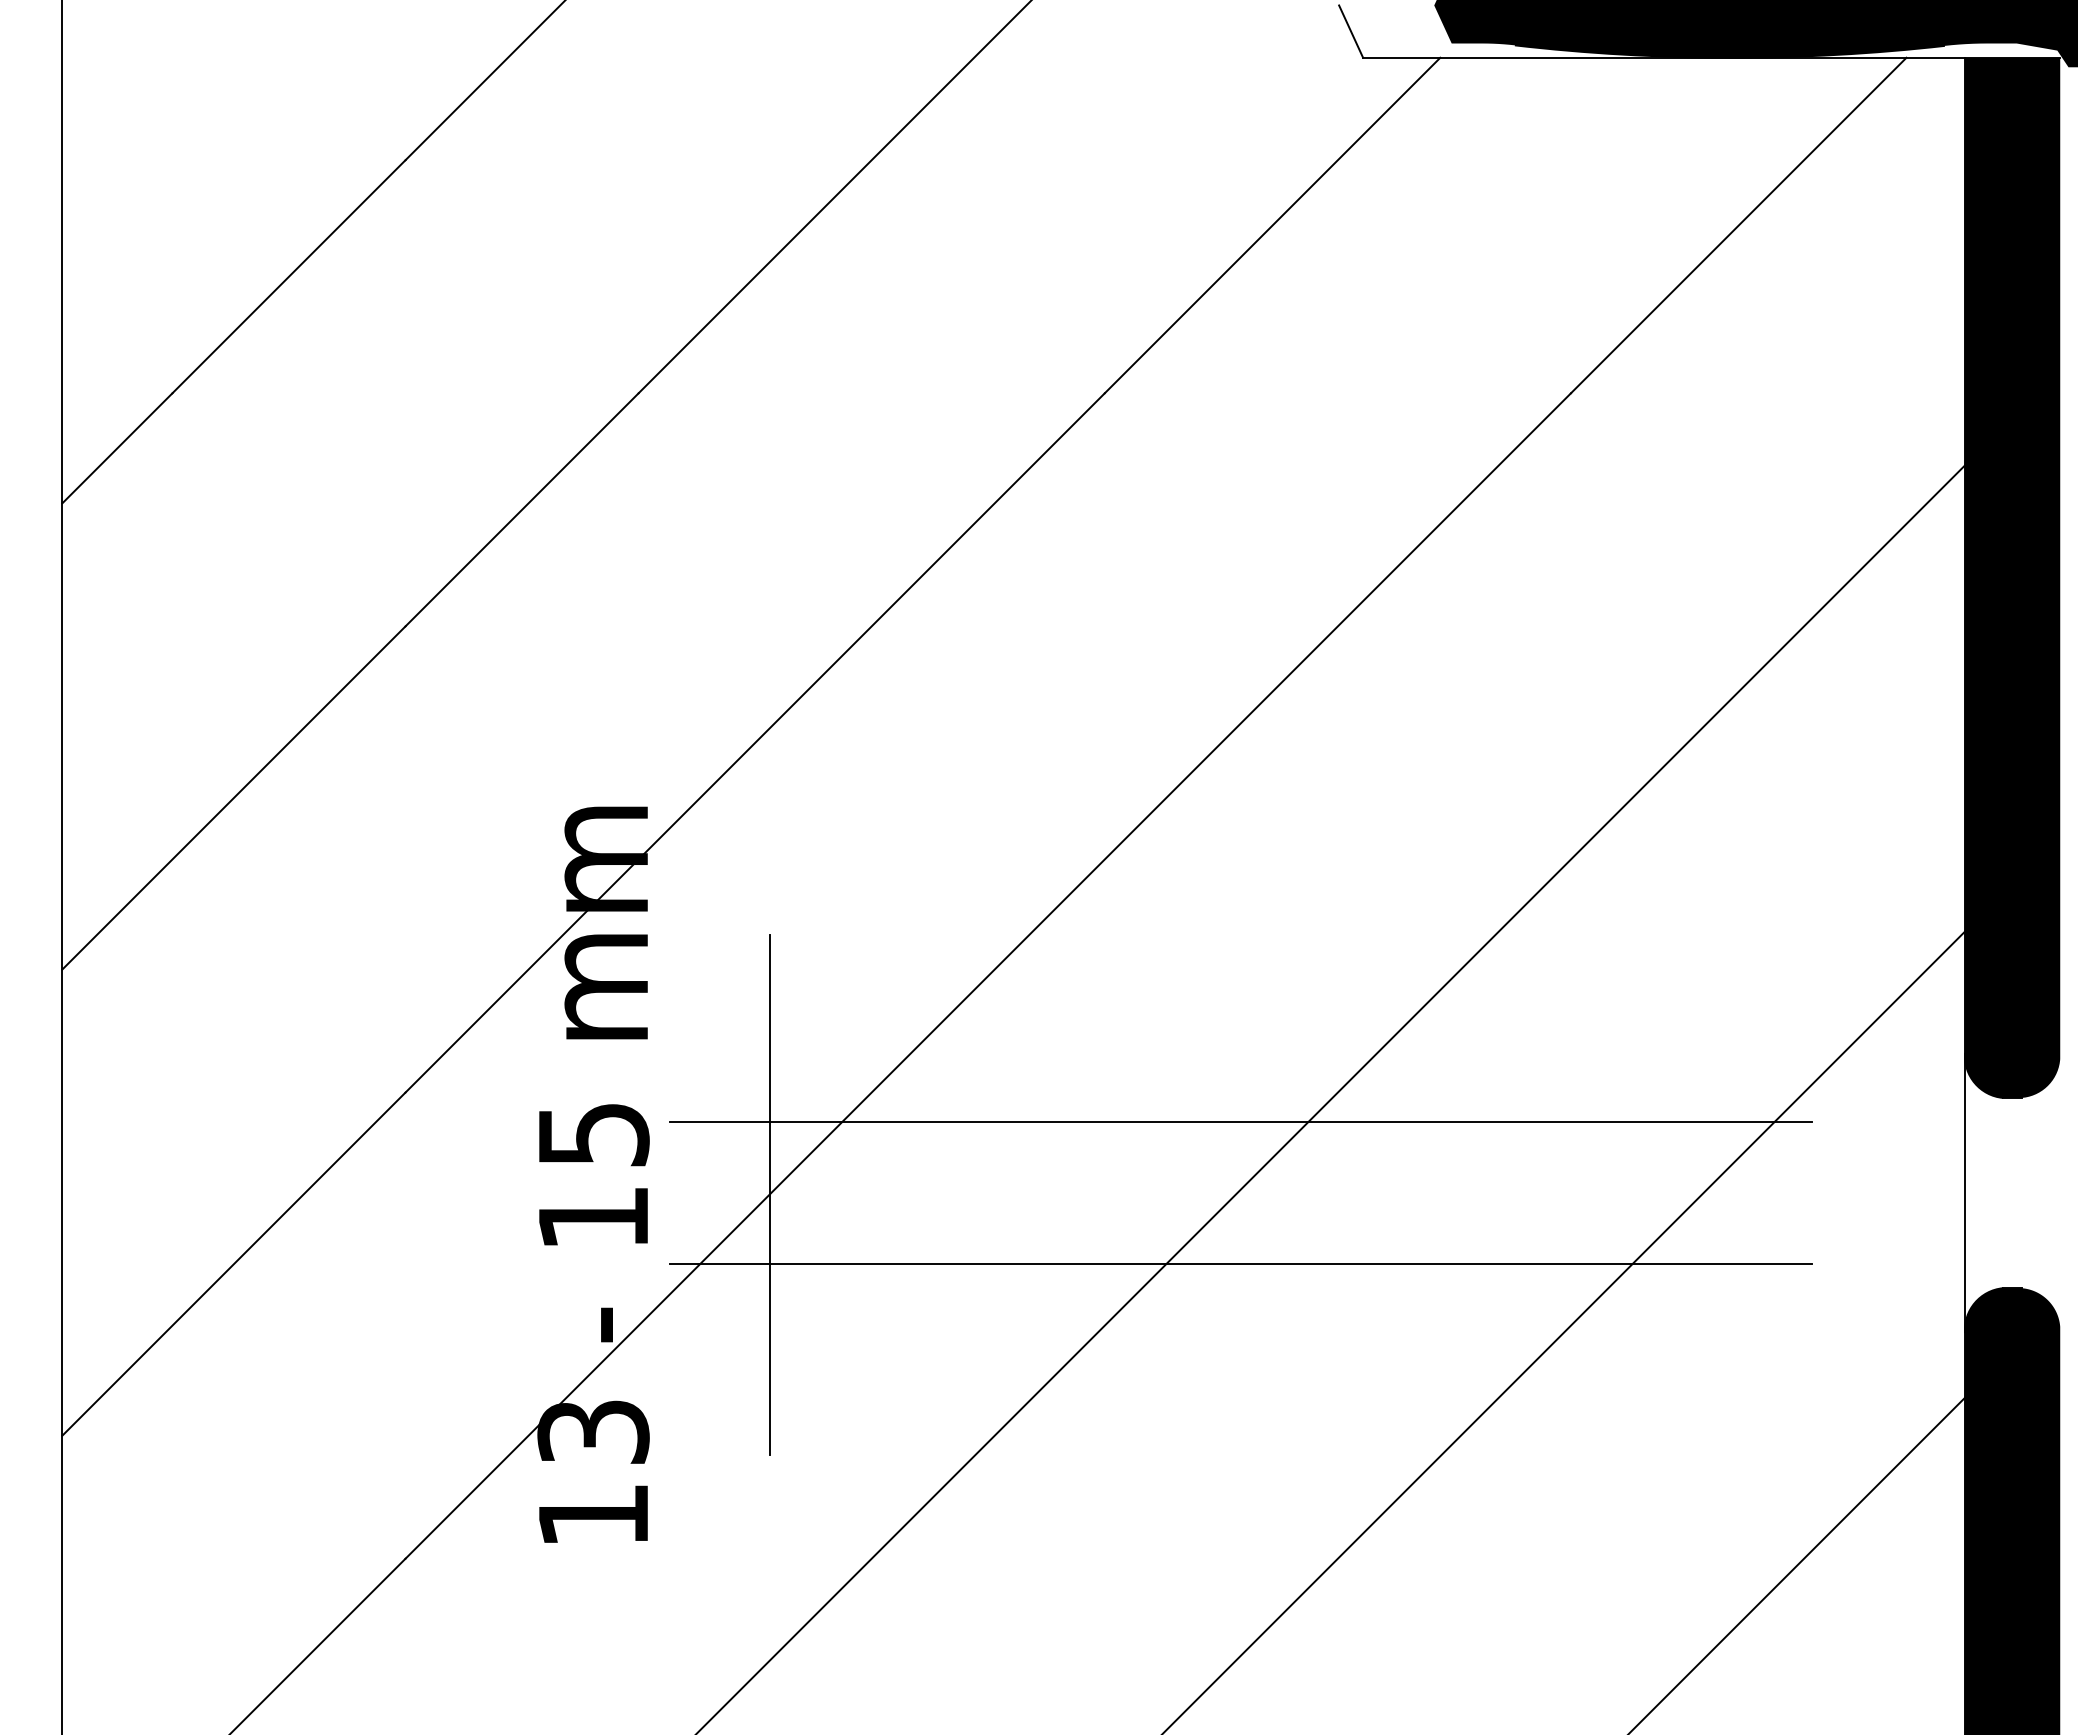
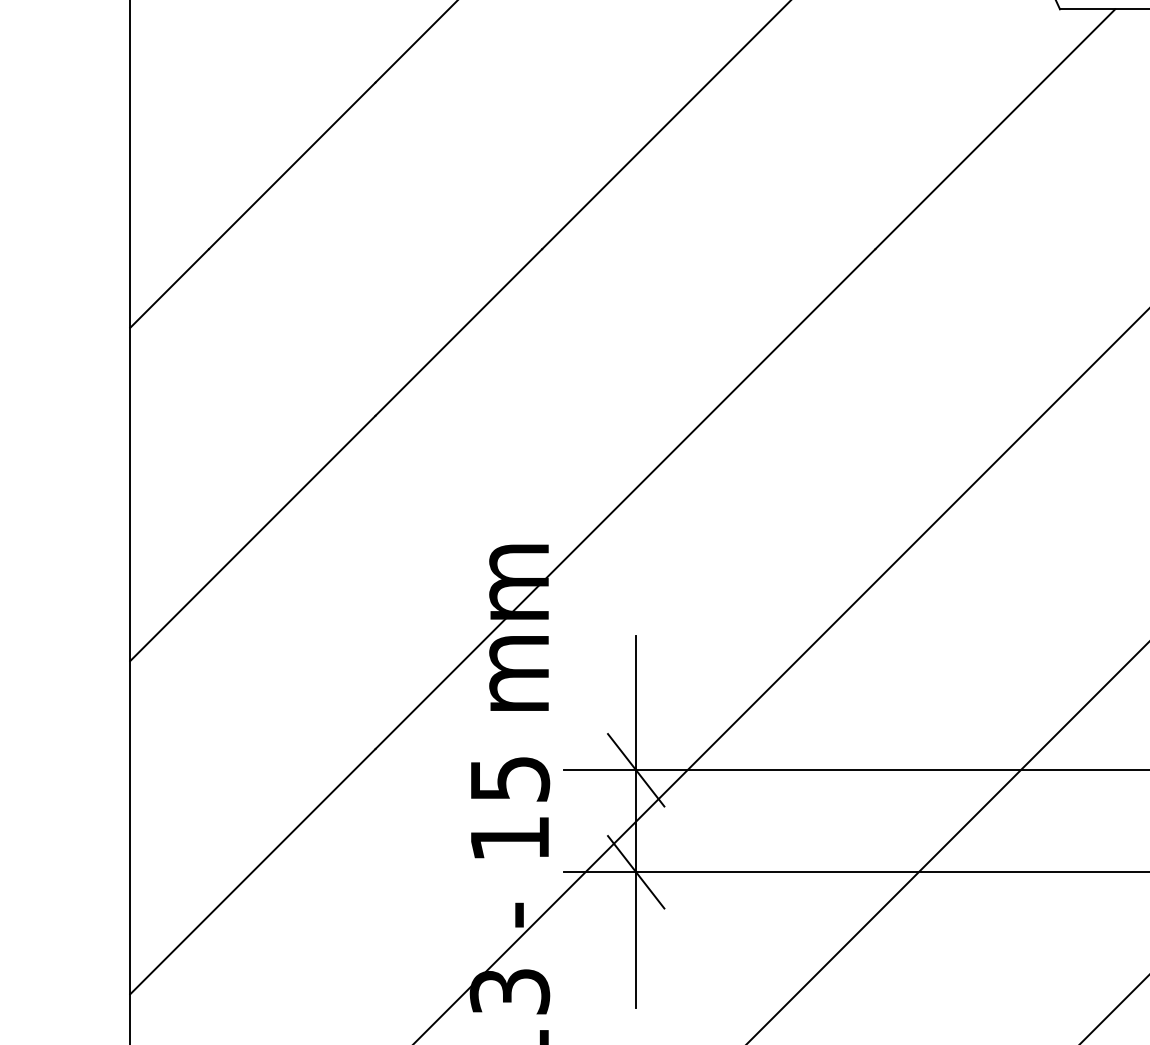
line: (769, 1122) -> (635, 770), added
line: (769, 1264) -> (635, 871), added

